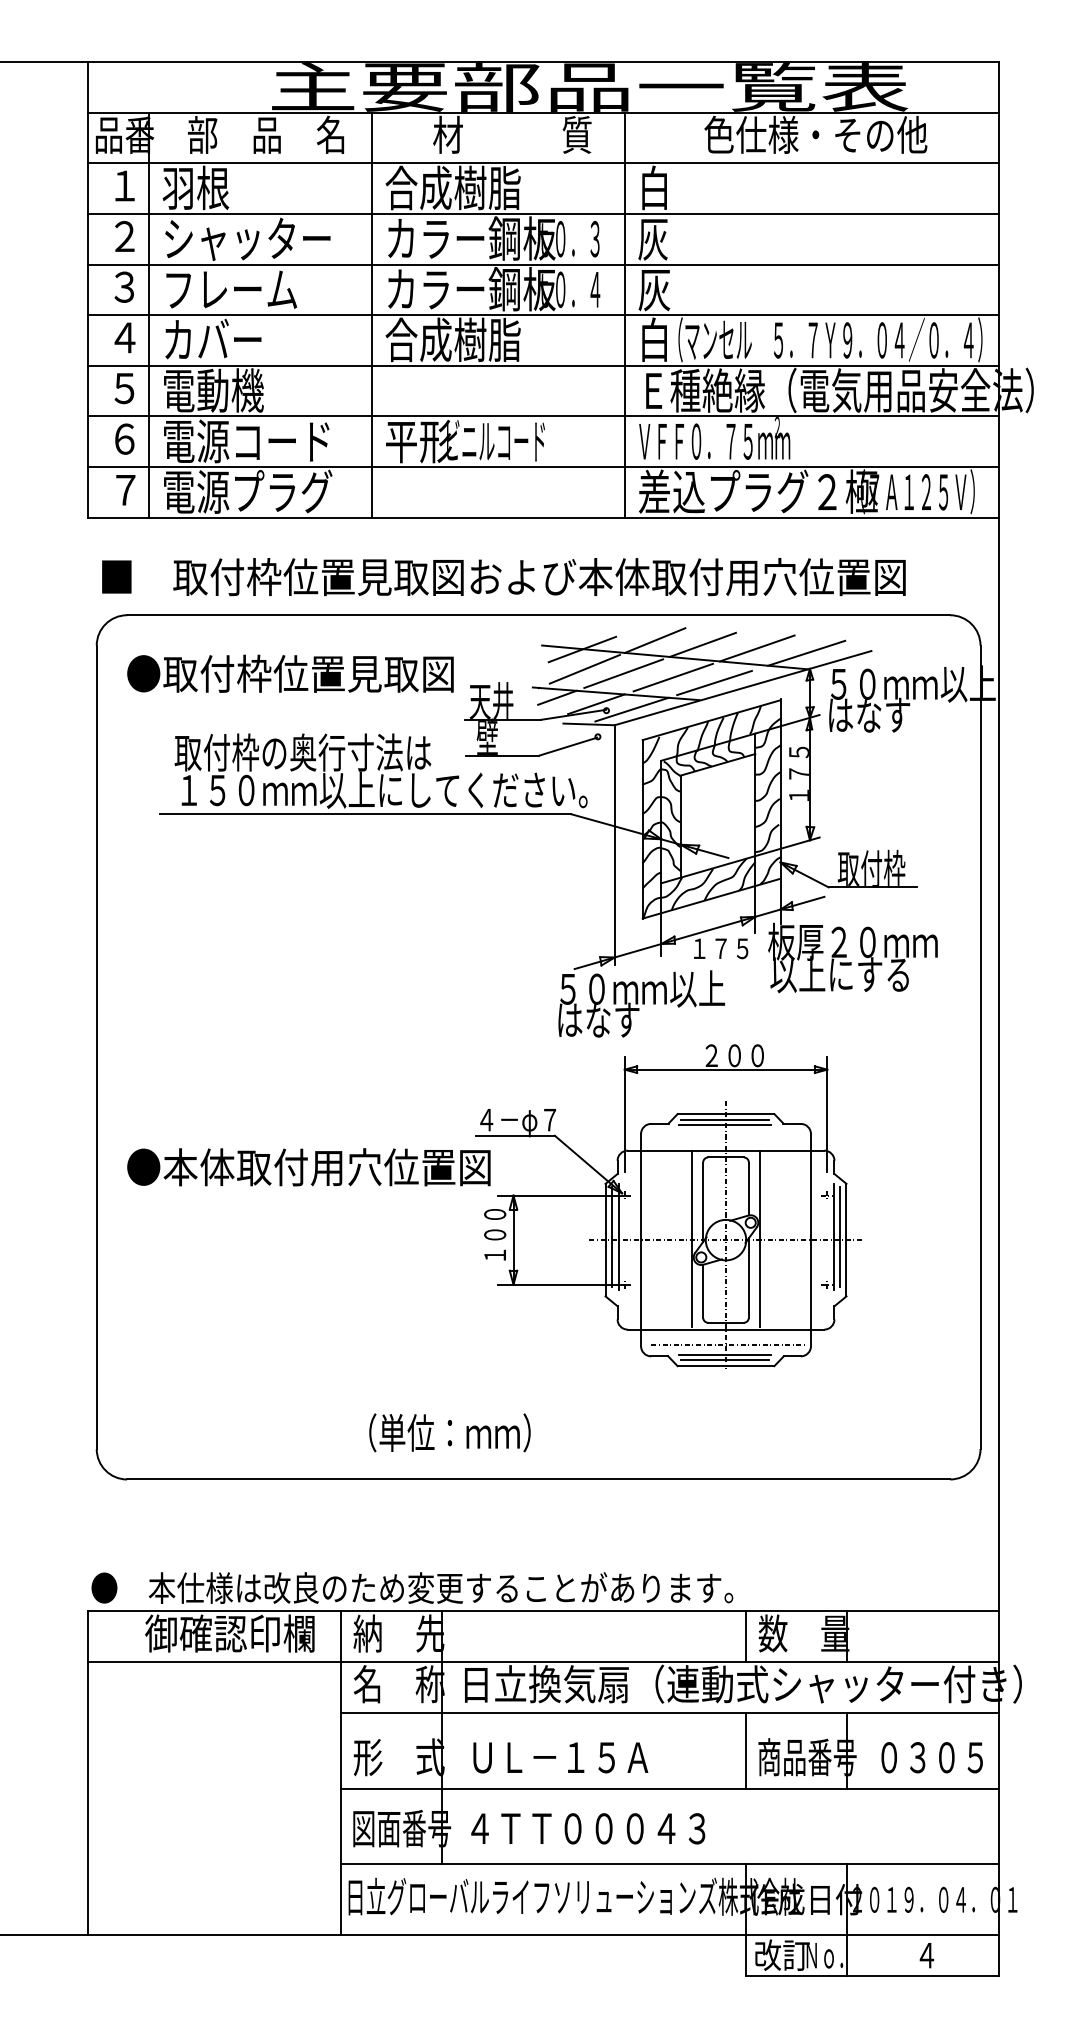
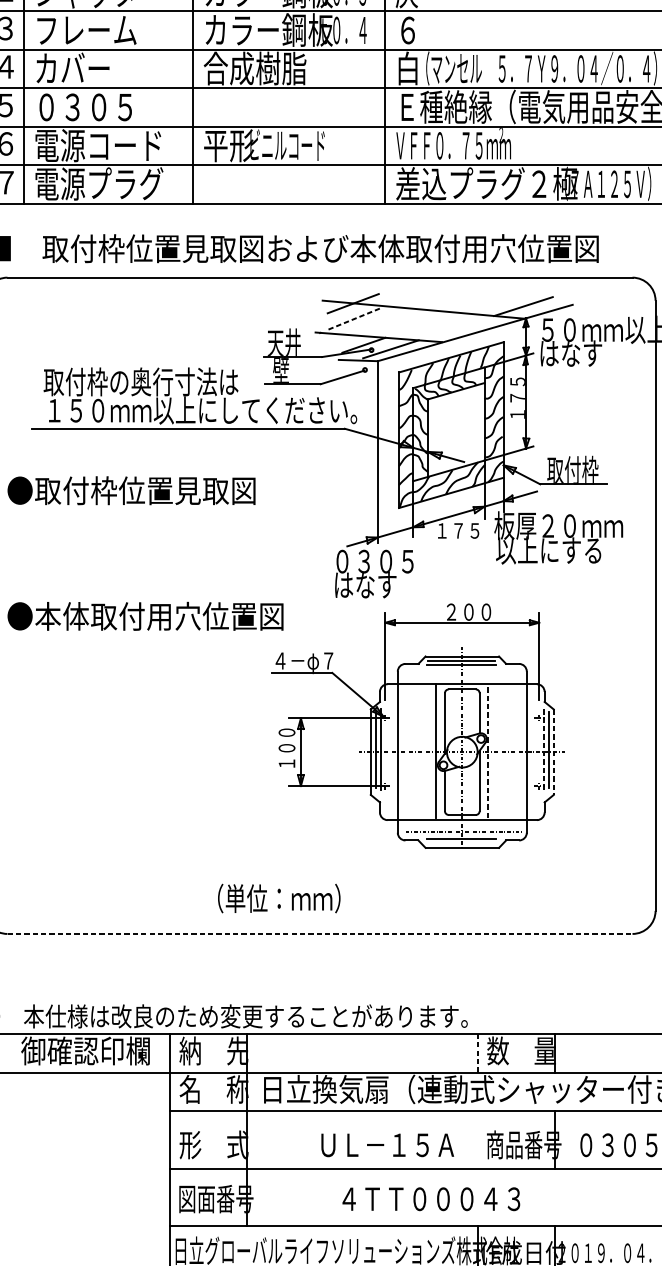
text: (654, 290) -> (407, 31), 灰 -> ６
text: (227, 390) -> (83, 106), 電動機 -> ０３０５
line: (654, 640) -> (407, 296), removed
line: (702, 644) -> (444, 299), removed
line: (756, 648) -> (485, 302), removed
line: (584, 669) -> (354, 318), solid -> dashed
text: (290, 673) -> (131, 490), moved
line: (623, 673) -> (384, 321), removed
line: (673, 677) -> (422, 324), removed
line: (714, 682) -> (453, 328), removed
line: (557, 697) -> (334, 340), removed
text: (642, 988) -> (398, 561), ５０ｍｍ以上 -> ０３０５
text: (308, 1167) -> (145, 616), moved
line: (833, 1237) -> (543, 750), solid -> dashed
line: (760, 1238) -> (488, 750), solid -> dashed
line: (846, 1240) -> (553, 752), solid -> dashed
line: (724, 1359) -> (461, 842), removed
text: (449, 1432) -> (278, 898), moved
line: (538, 1479) -> (319, 933), solid -> dashed
line: (746, 1636) -> (477, 1053), solid -> dashed
line: (746, 1750) -> (477, 1139), removed
text: (560, 1757) -> (387, 1145), moved
text: (588, 1828) -> (431, 1199), moved

